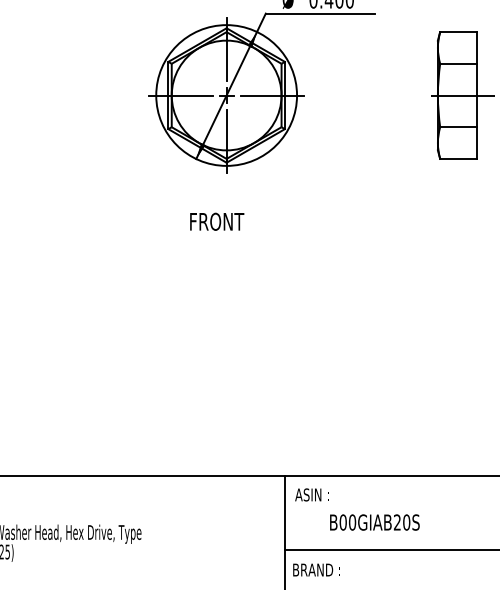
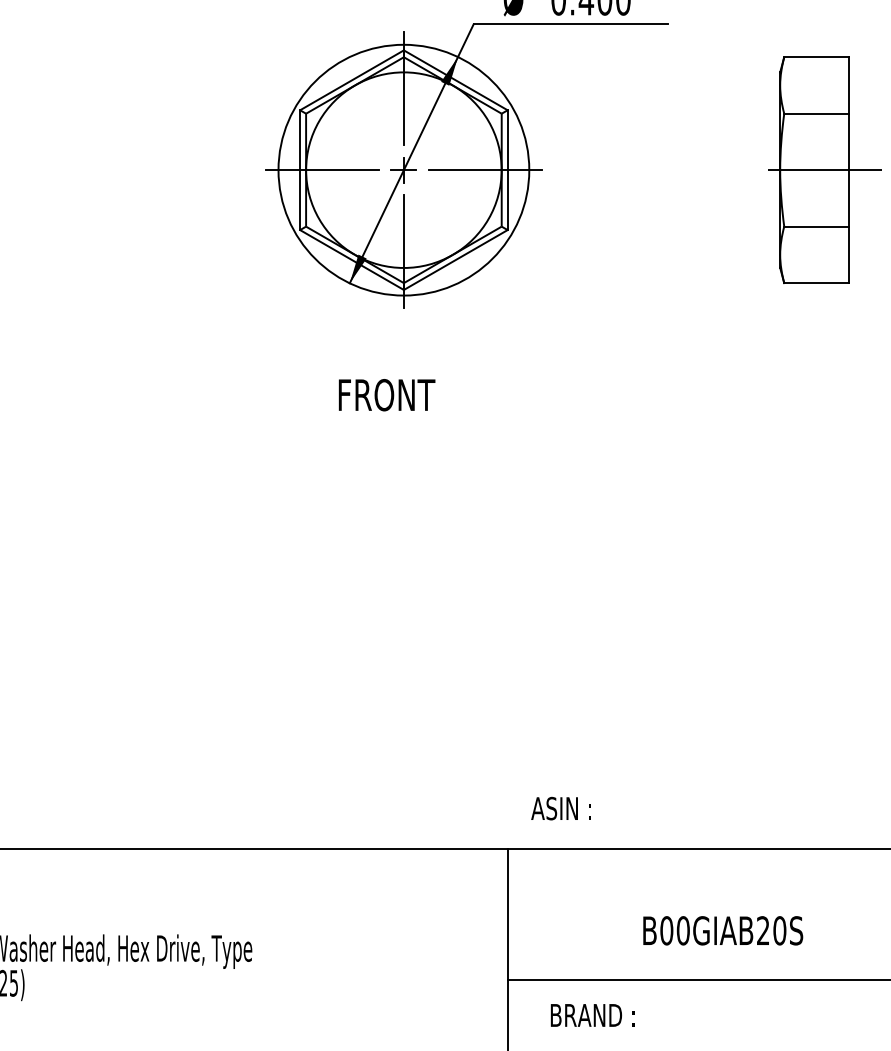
text: (311, 494) -> (560, 807), moved
text: (374, 522) -> (722, 930), moved
text: (316, 569) -> (592, 1014), moved

